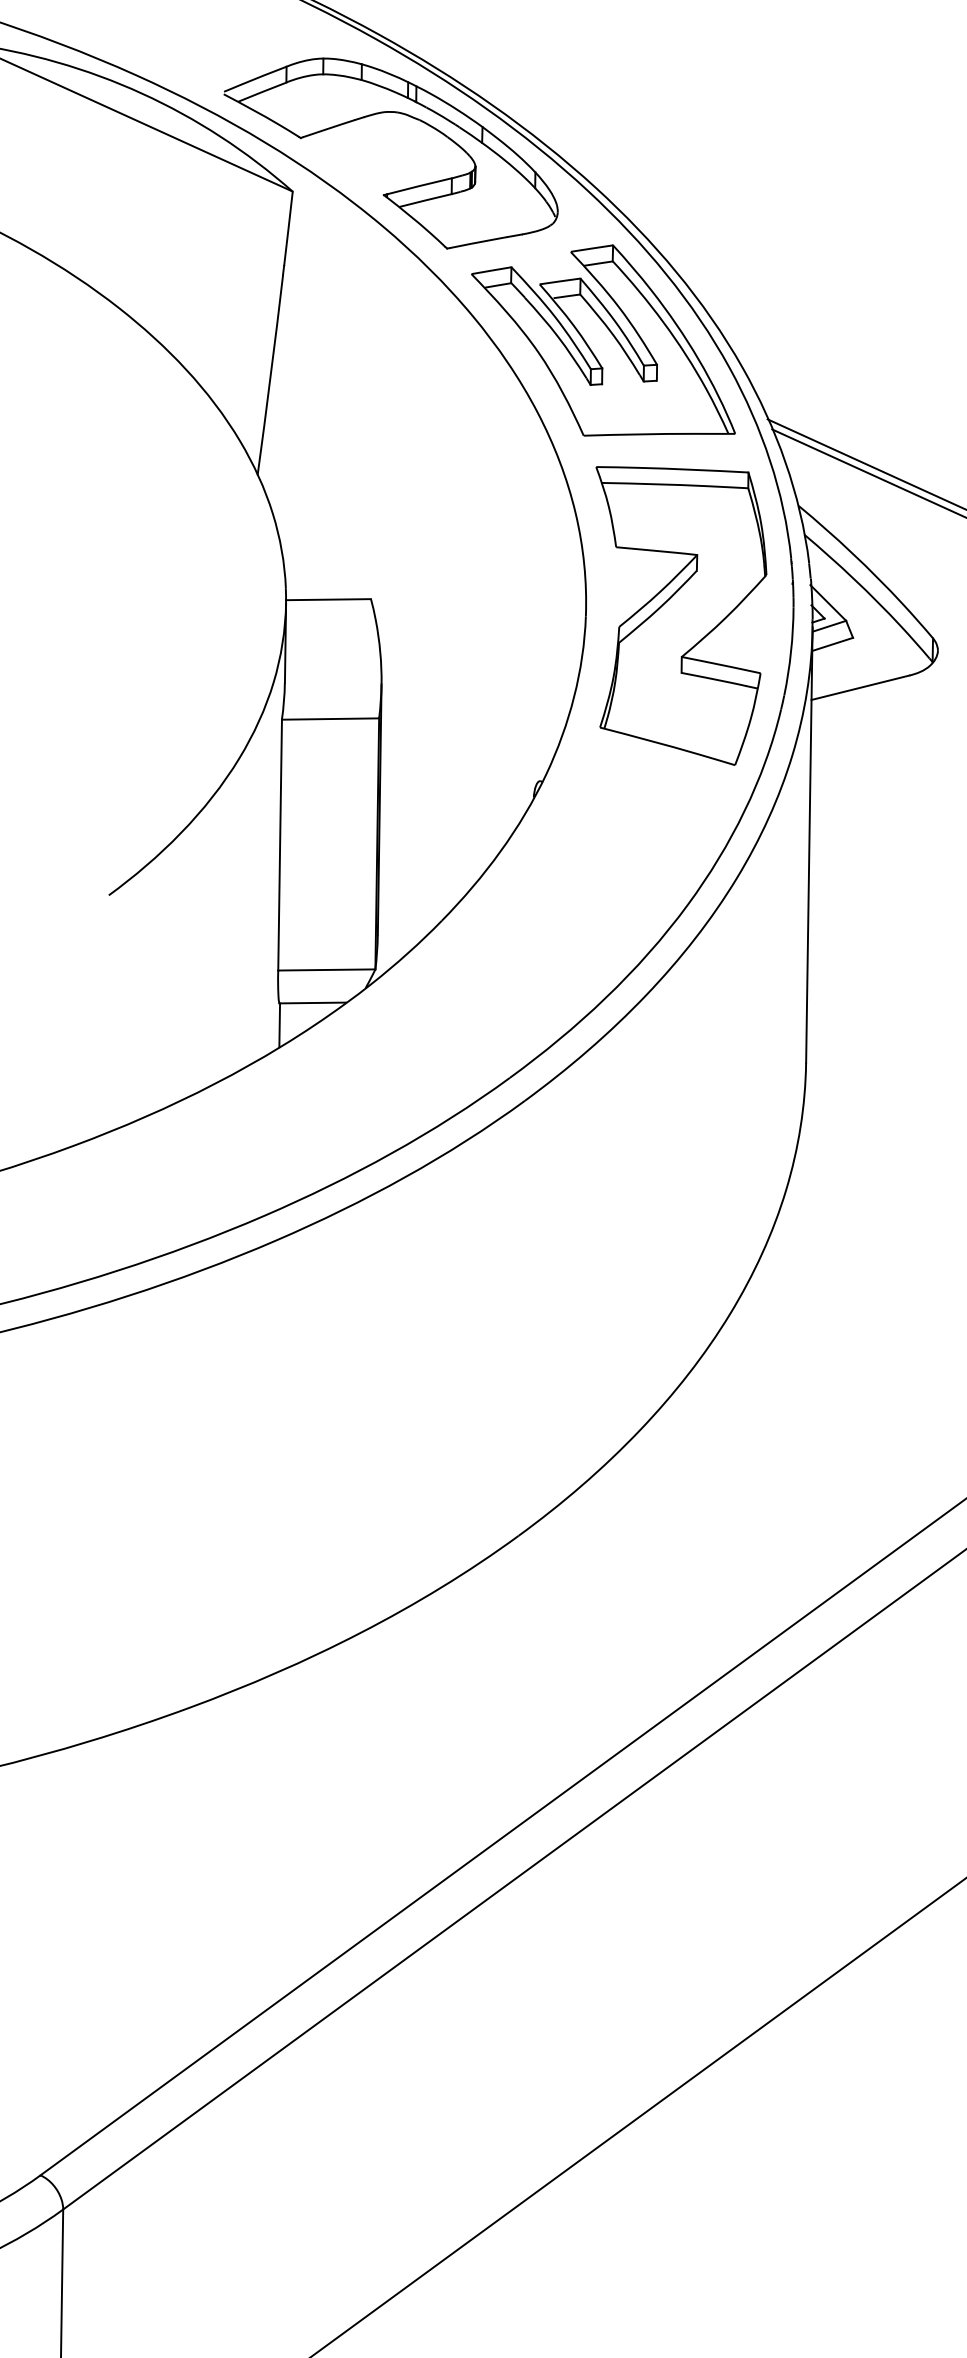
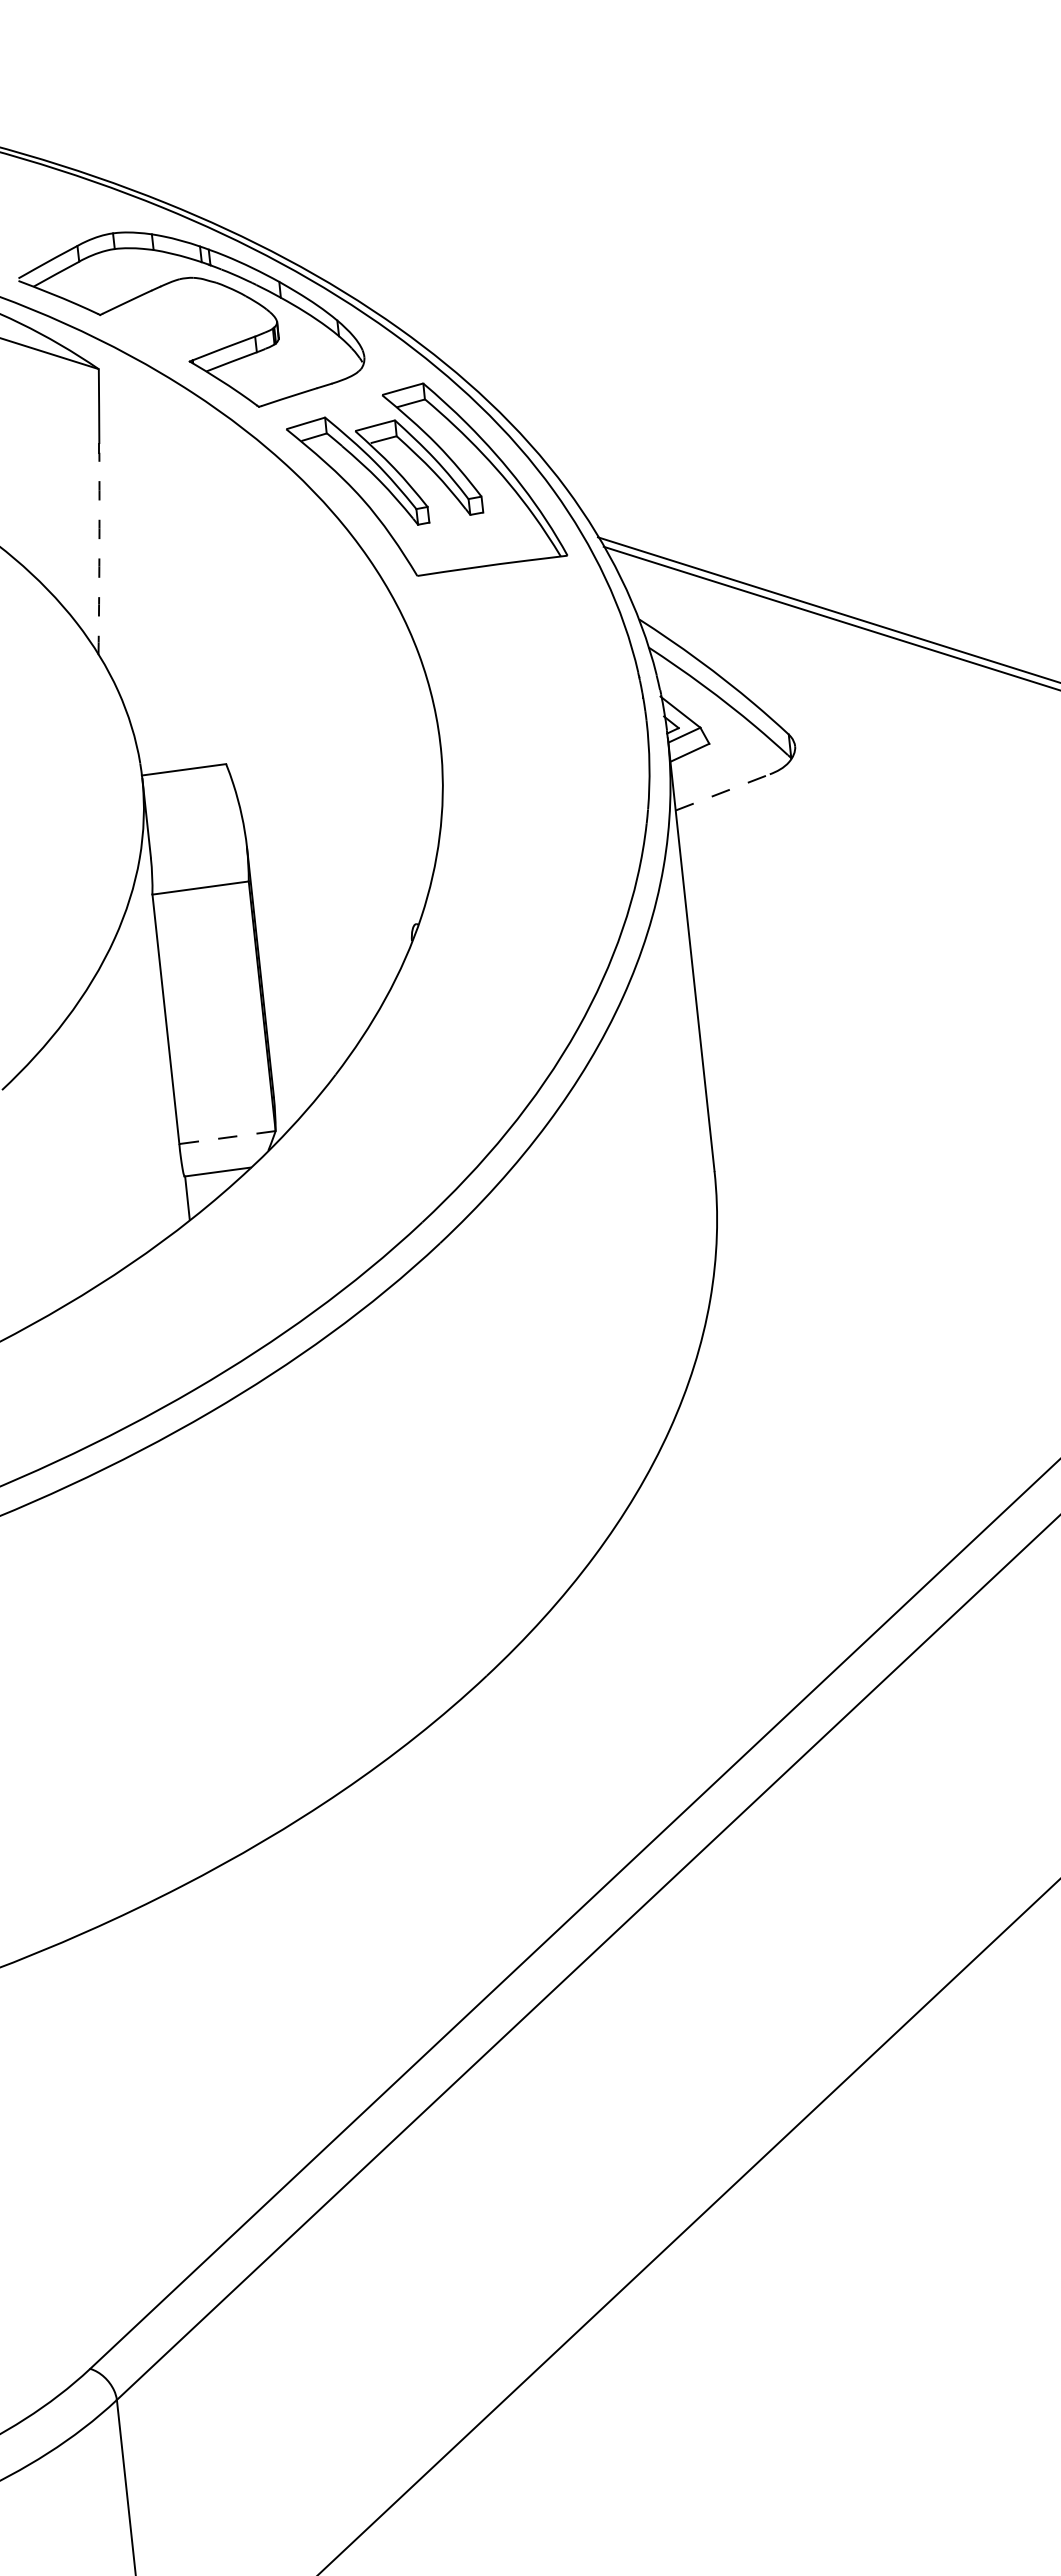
arc: (270, 374) -> (99, 553), solid -> dashed
part: (673, 610) -> (527, 738), removed
line: (861, 687) -> (723, 792), solid -> dashed
line: (326, 969) -> (227, 1137), solid -> dashed

